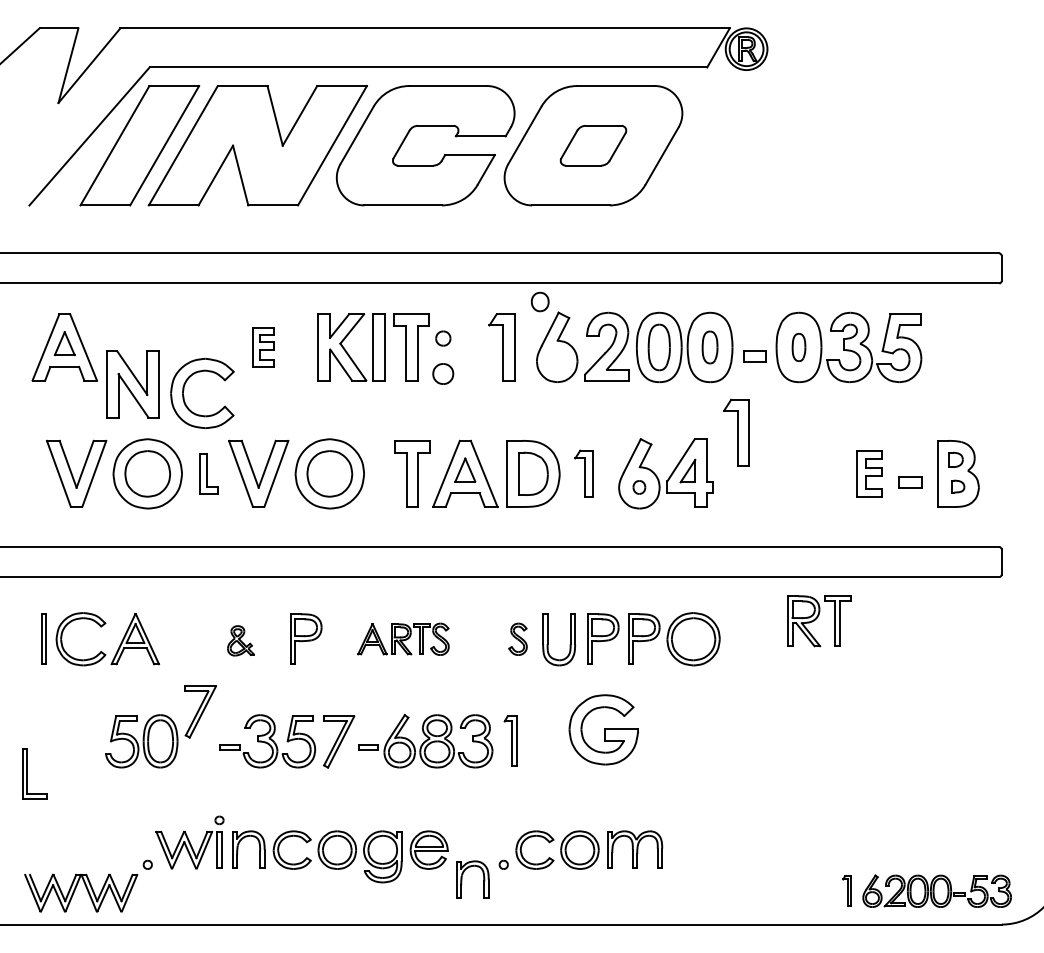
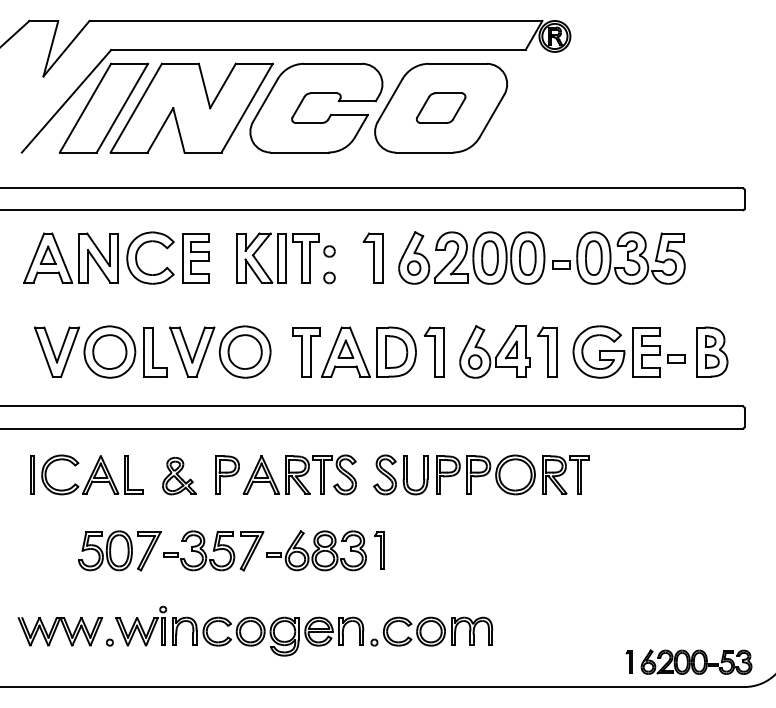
part: (539, 301) -> (413, 267), moved
part: (263, 347) -> (195, 258), size x1.67
part: (709, 347) -> (527, 258), size x1.43
part: (798, 347) -> (593, 258), size x1.67
part: (443, 374) -> (329, 278), size x0.71
part: (132, 384) -> (98, 258), moved
part: (184, 390) -> (137, 255), moved
part: (736, 432) -> (547, 351), moved
part: (208, 473) -> (155, 351), size x1.67
part: (583, 473) -> (433, 351), size x1.43
part: (869, 473) -> (646, 351), size x1.43
part: (957, 486) -> (711, 361), size x1.43
part: (639, 487) -> (475, 362), size x1.43
part: (819, 621) -> (565, 475), moved
part: (403, 639) -> (299, 475), size x1.67
part: (517, 639) -> (384, 475), size x1.67
part: (240, 640) -> (178, 475), size x1.67
part: (200, 711) -> (149, 550), moved
part: (603, 729) -> (598, 351), moved
part: (27, 773) -> (128, 474), moved
part: (462, 879) -> (343, 631), moved
part: (81, 892) -> (60, 631), moved

